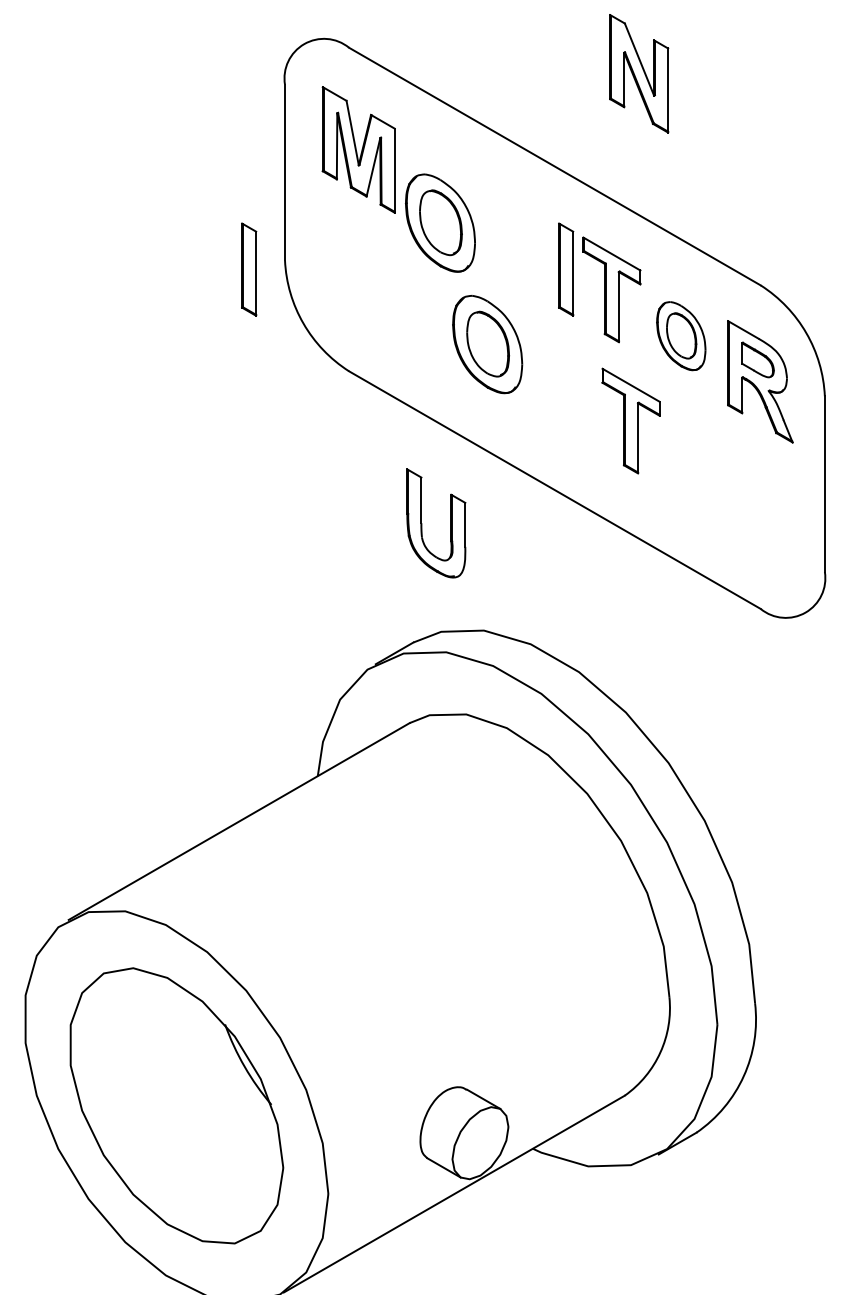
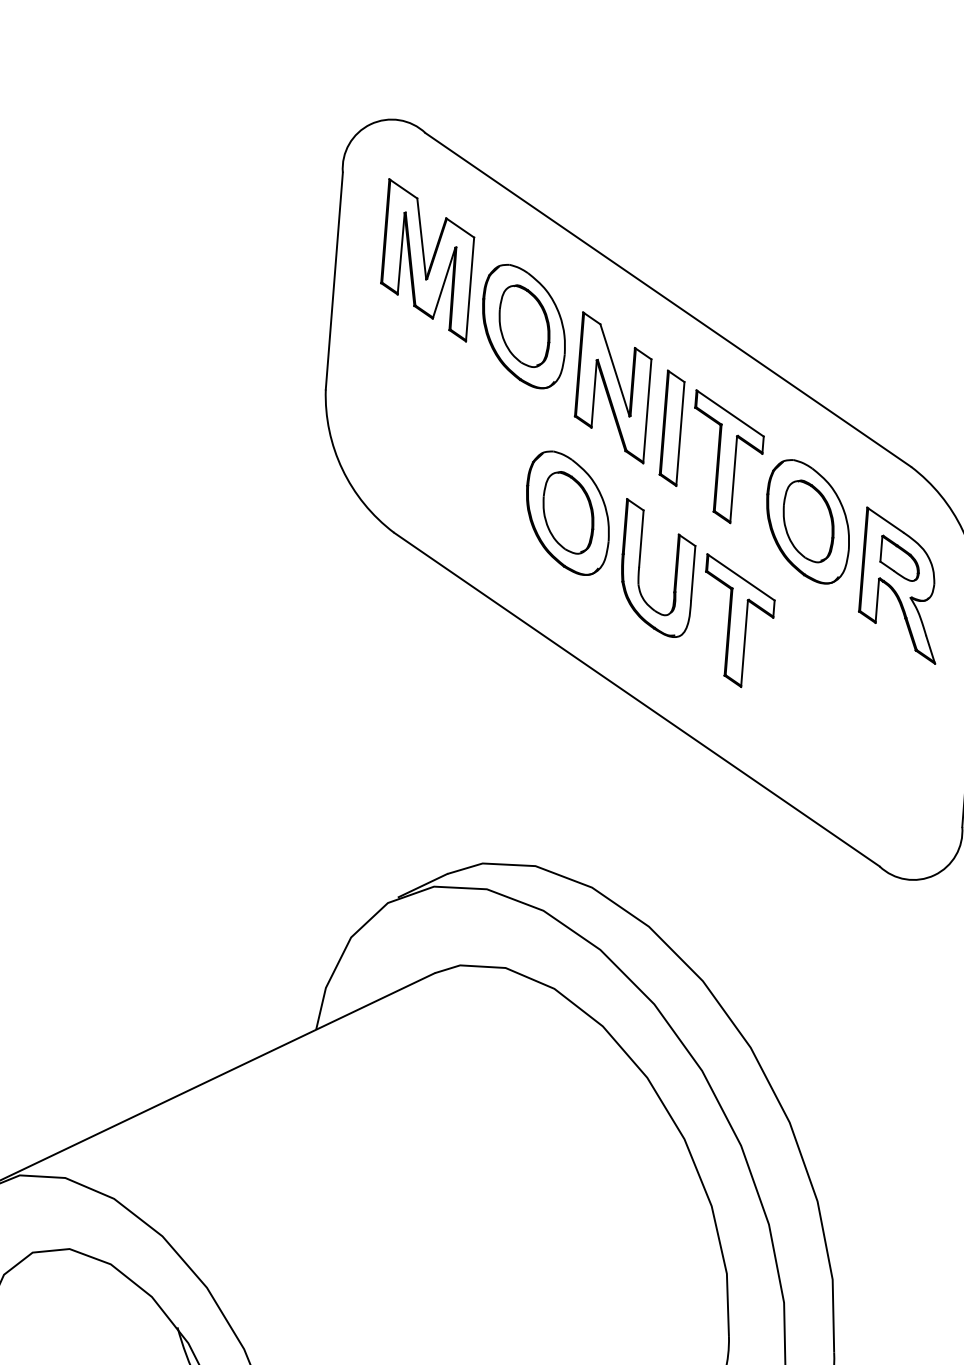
part: (639, 73) -> (613, 387), moved
part: (439, 222) -> (522, 325), moved
part: (249, 269) -> (281, 397), removed
part: (680, 335) -> (806, 520), size x1.43
part: (422, 523) -> (640, 567), moved

